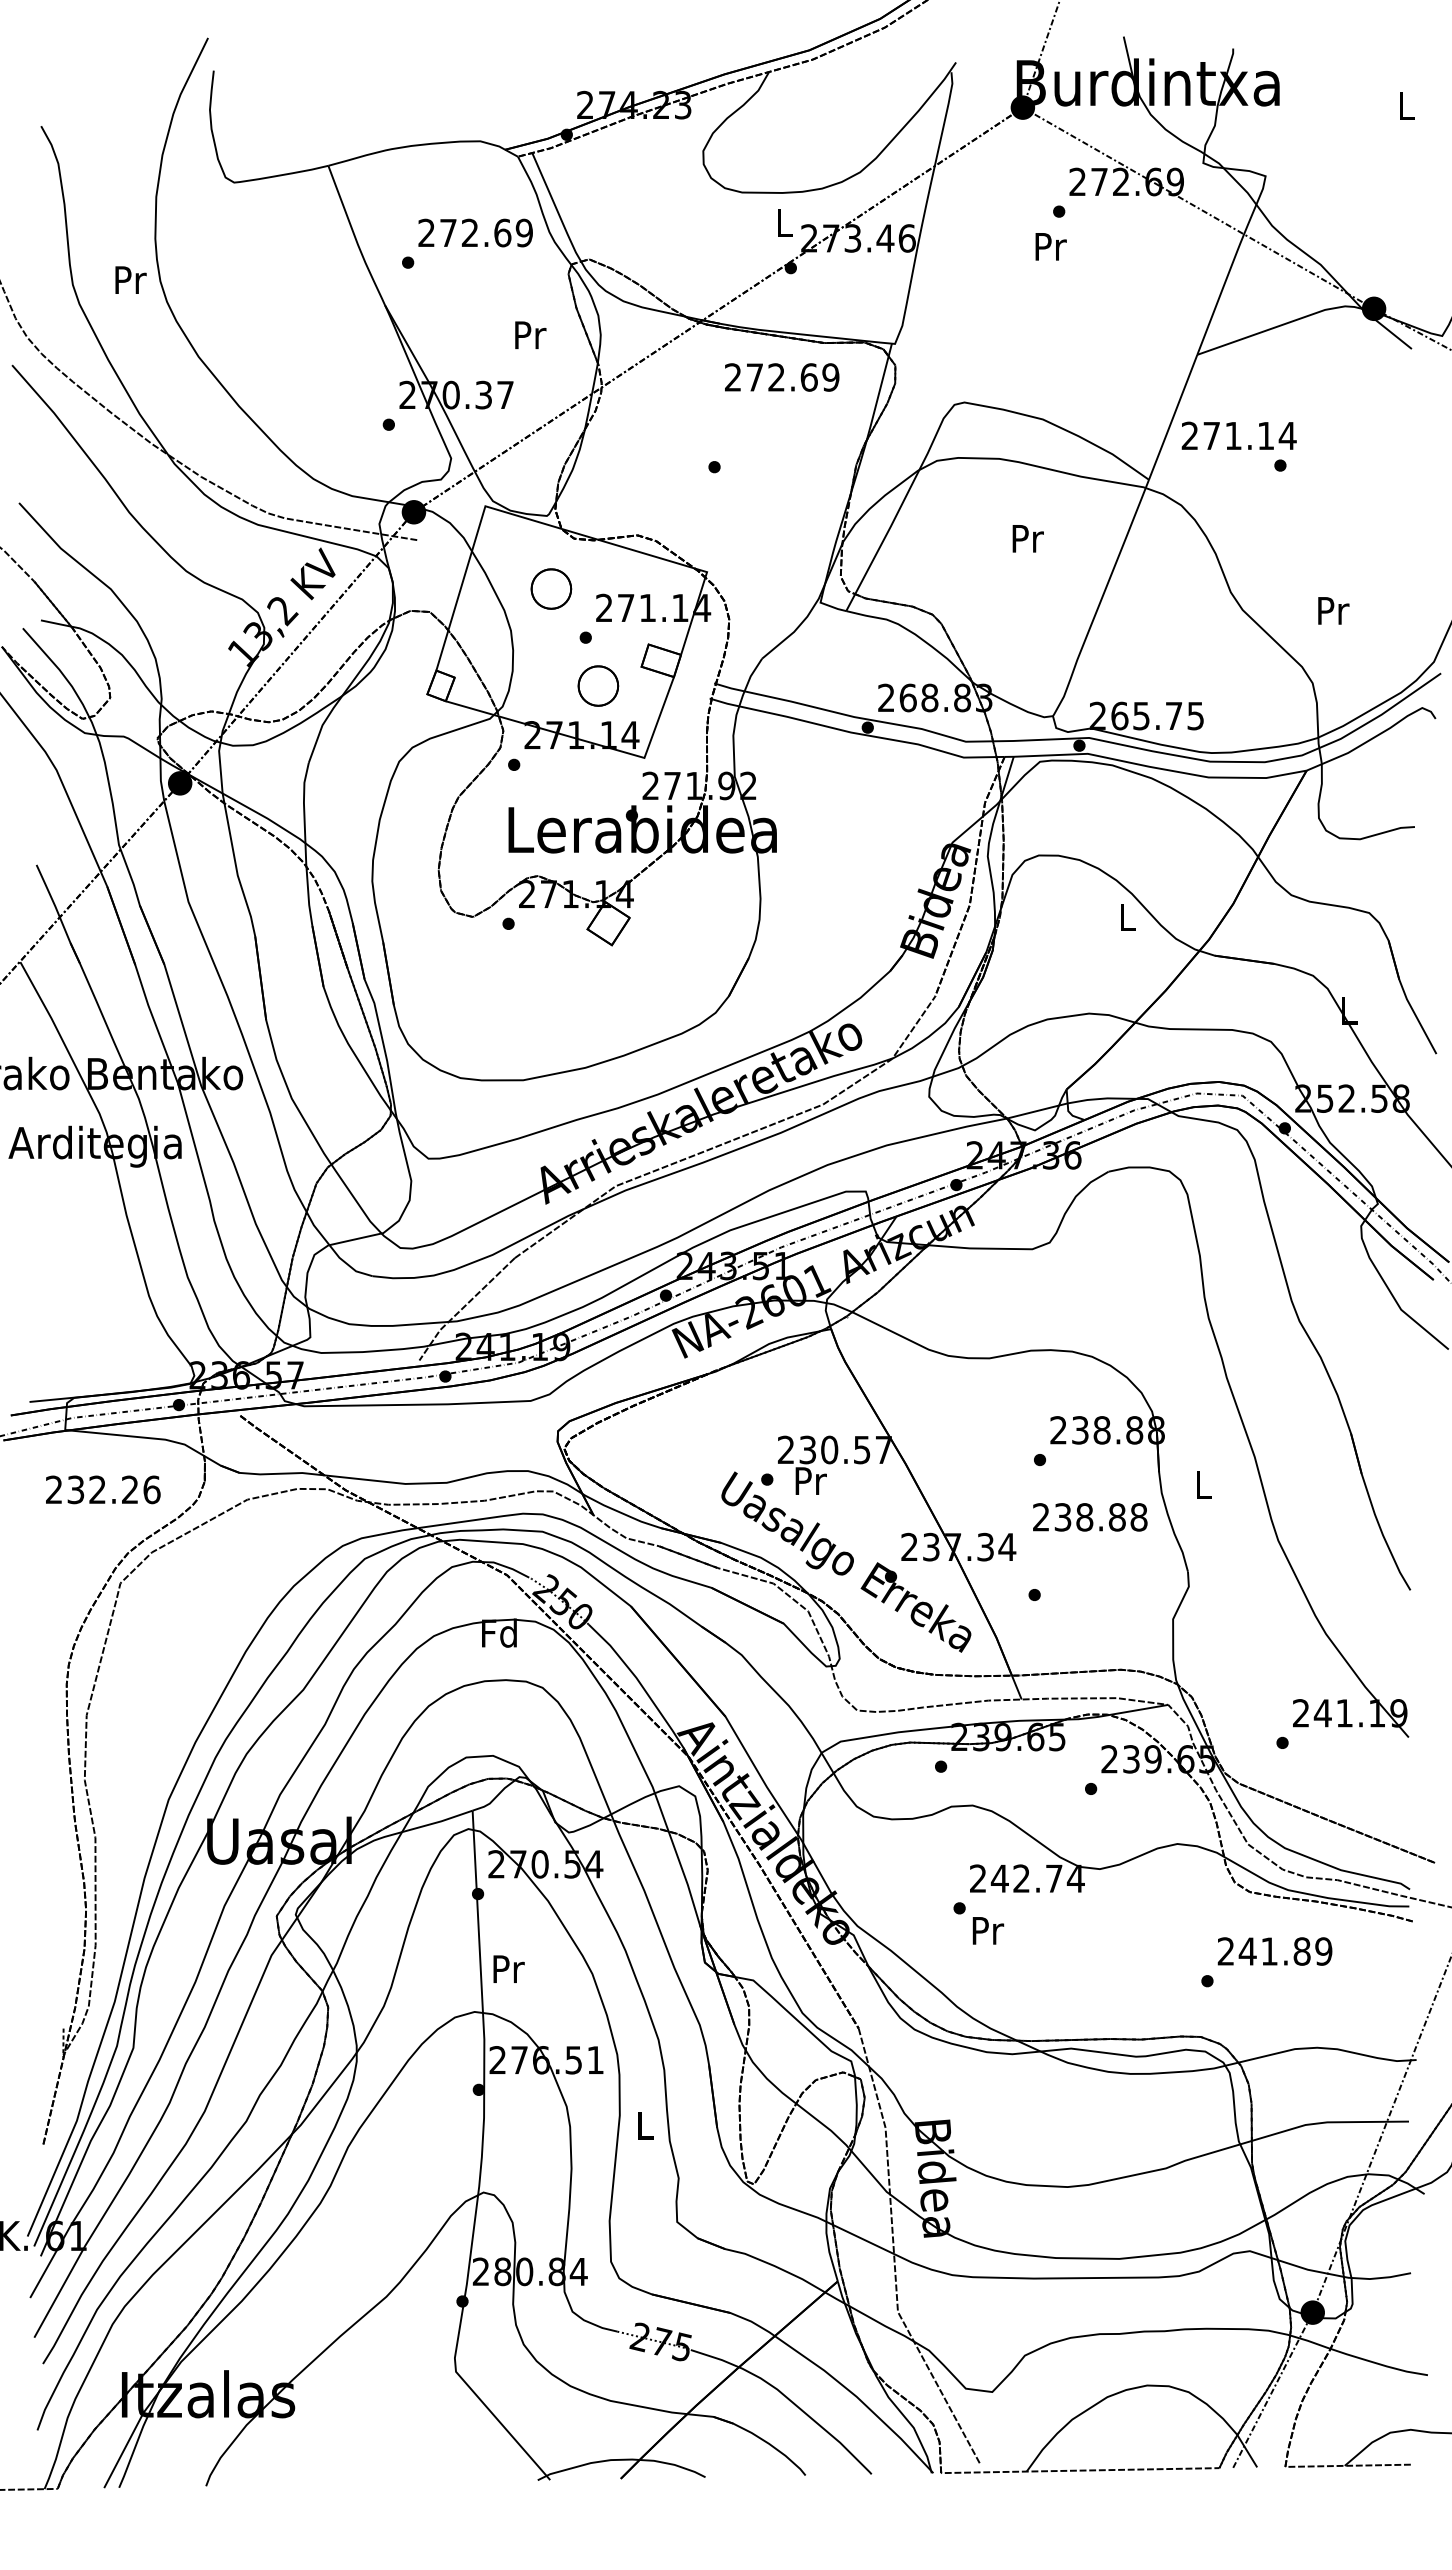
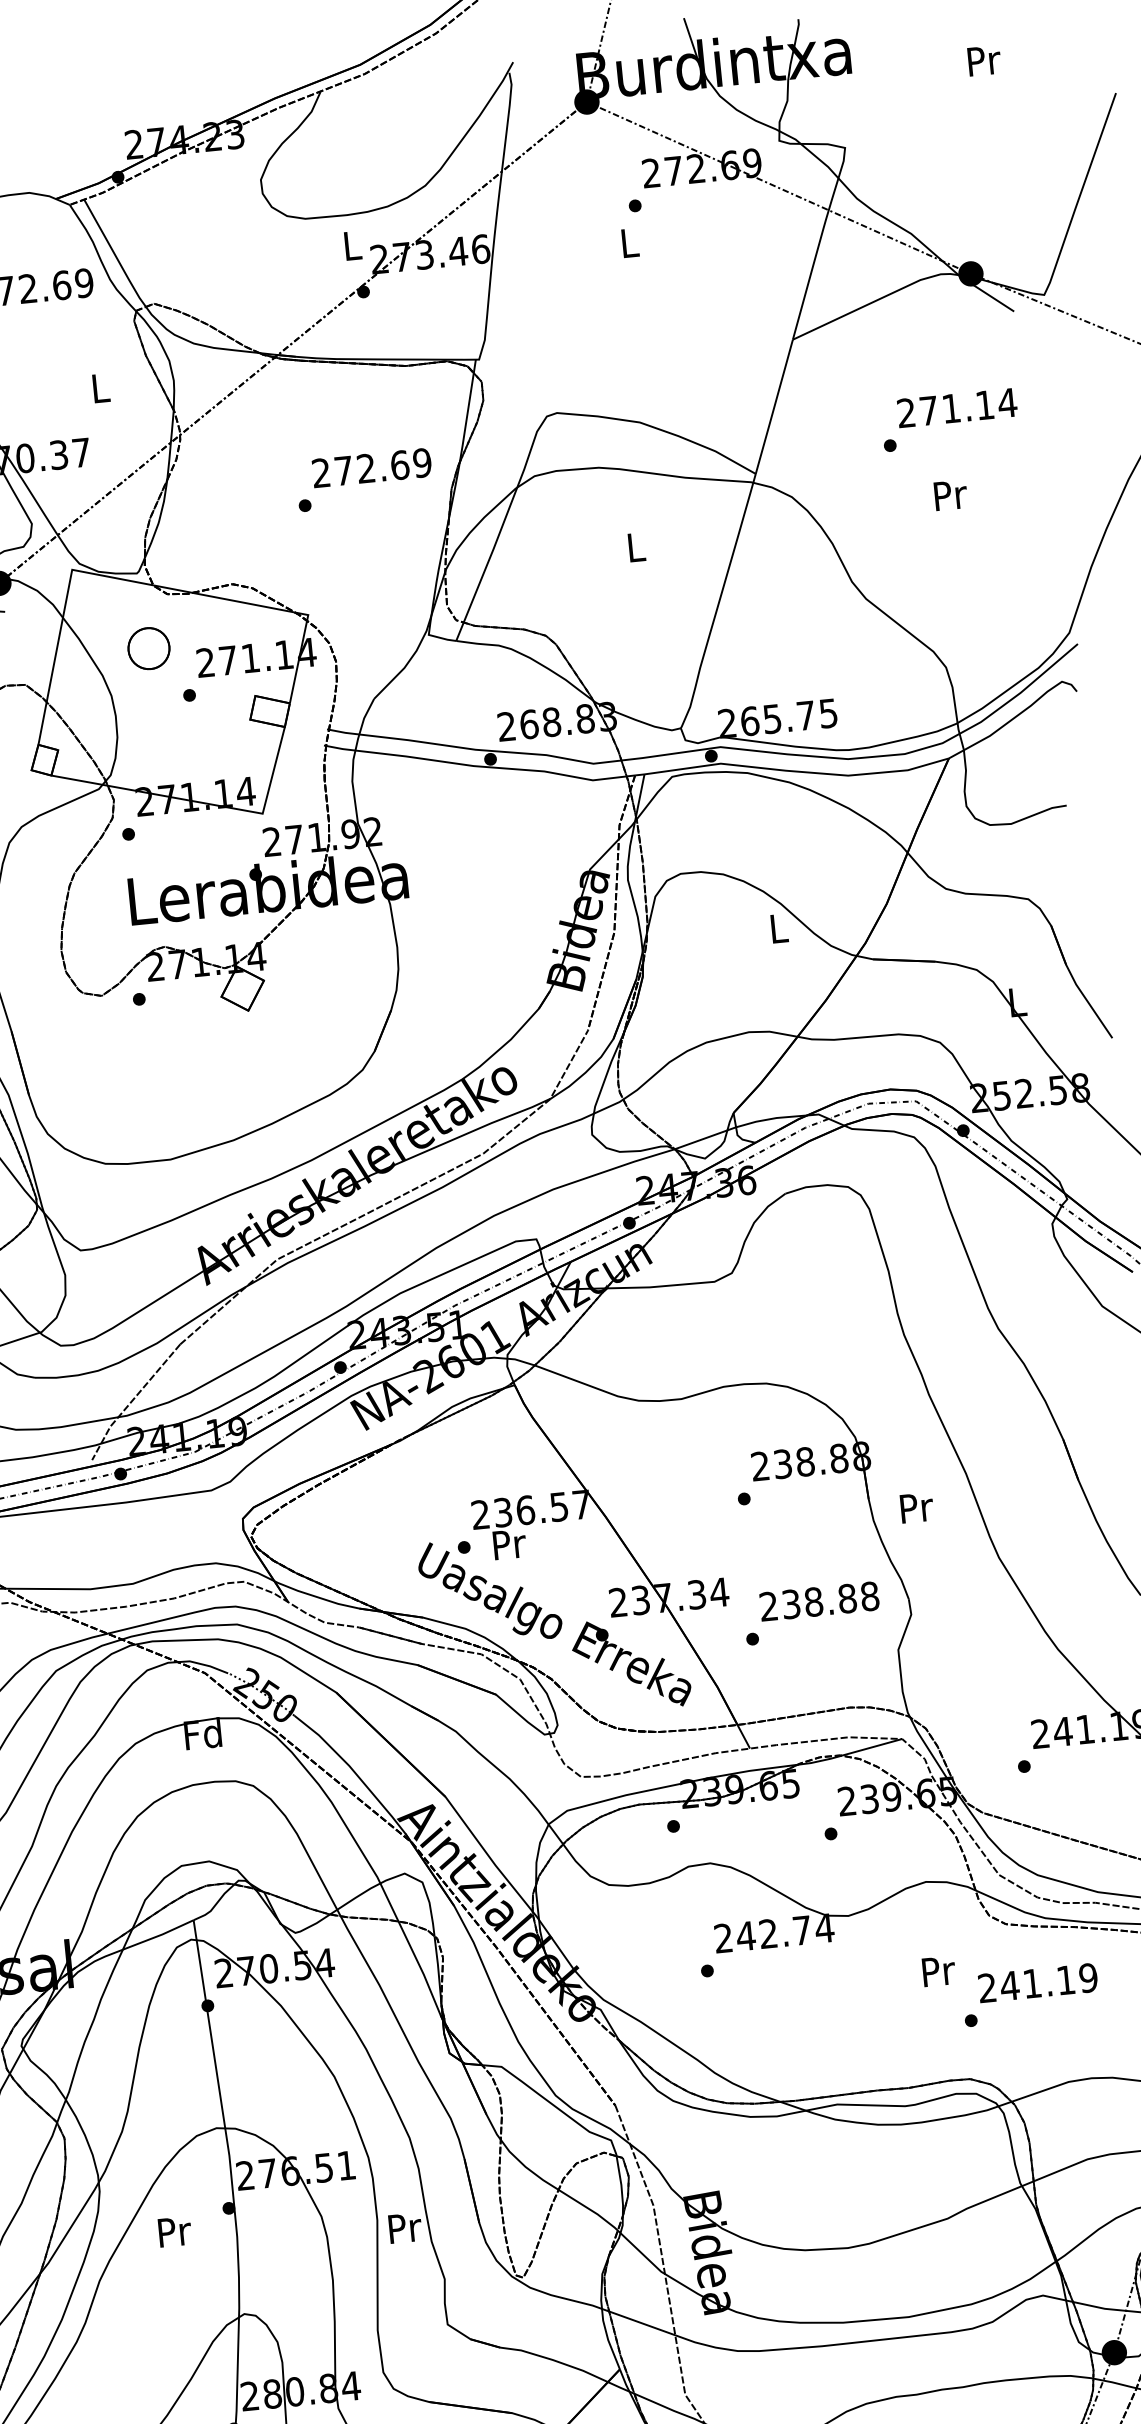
text: (1407, 105) -> (984, 60), L -> Pr
text: (1050, 246) -> (629, 242), Pr -> L
text: (530, 335) -> (101, 388), Pr -> L
text: (782, 377) -> (372, 468), moved
text: (1238, 435) -> (956, 407), moved
text: (1027, 538) -> (636, 547), Pr -> L
text: (1333, 610) -> (950, 494), moved
part: (598, 685) -> (207, 743), removed
text: (829, 1449) -> (525, 1509), 230.57 -> 236.57
text: (1204, 1484) -> (916, 1507), L -> Pr
text: (1090, 1517) -> (819, 1601), moved
text: (988, 1930) -> (939, 1970), moved
text: (1301, 1951) -> (1065, 1980), 241.89 -> 241.19
text: (508, 1968) -> (174, 2231), moved
text: (645, 2125) -> (404, 2227), L -> Pr

